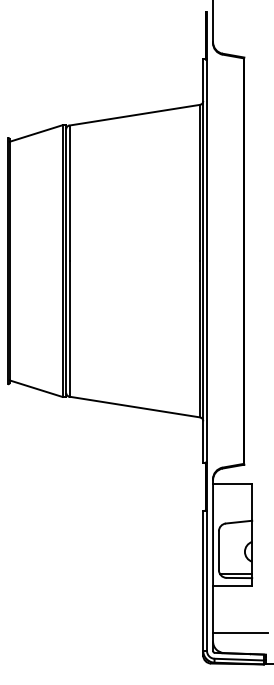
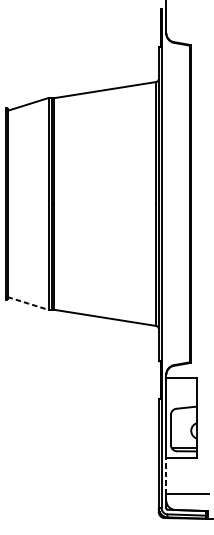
line: (36, 388) -> (28, 303), solid -> dashed
line: (213, 609) -> (166, 475), solid -> dashed

